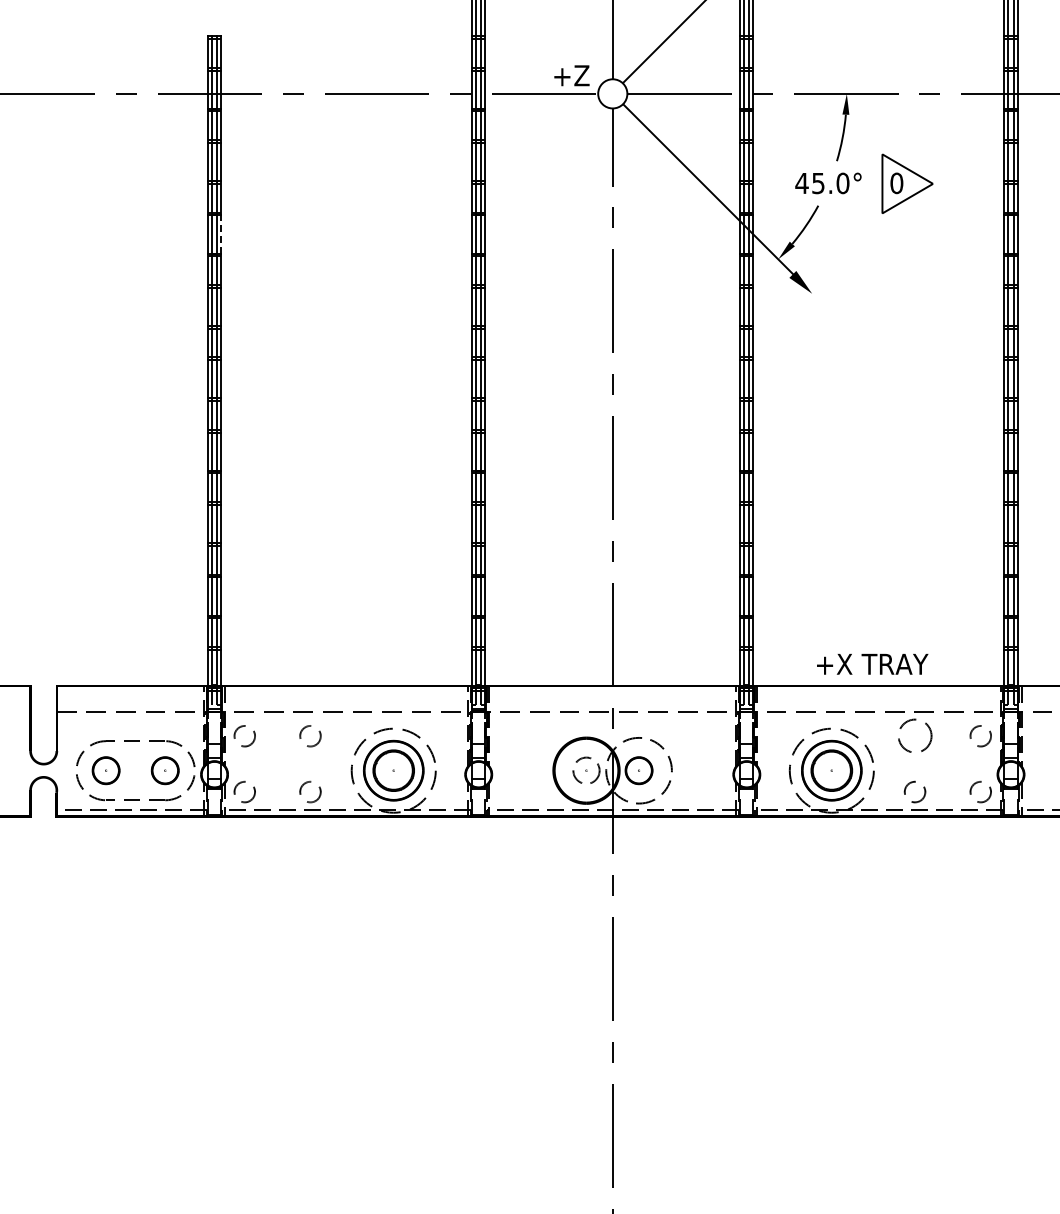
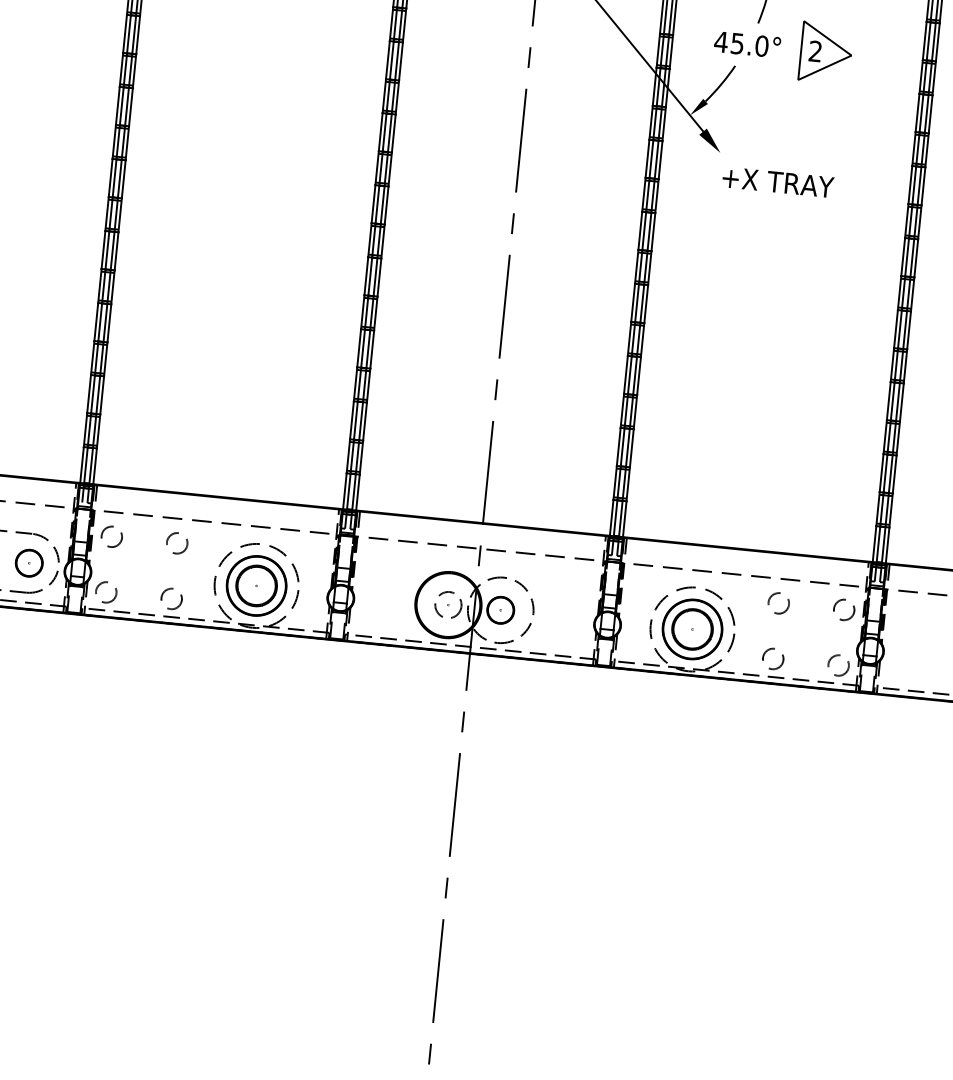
text: (896, 183) -> (815, 51), 0 -> 2
line: (221, 233) -> (138, 34), dashed -> solid
text: (872, 664) -> (778, 182), moved
circle: (914, 736) -> (778, 603), size x0.62

